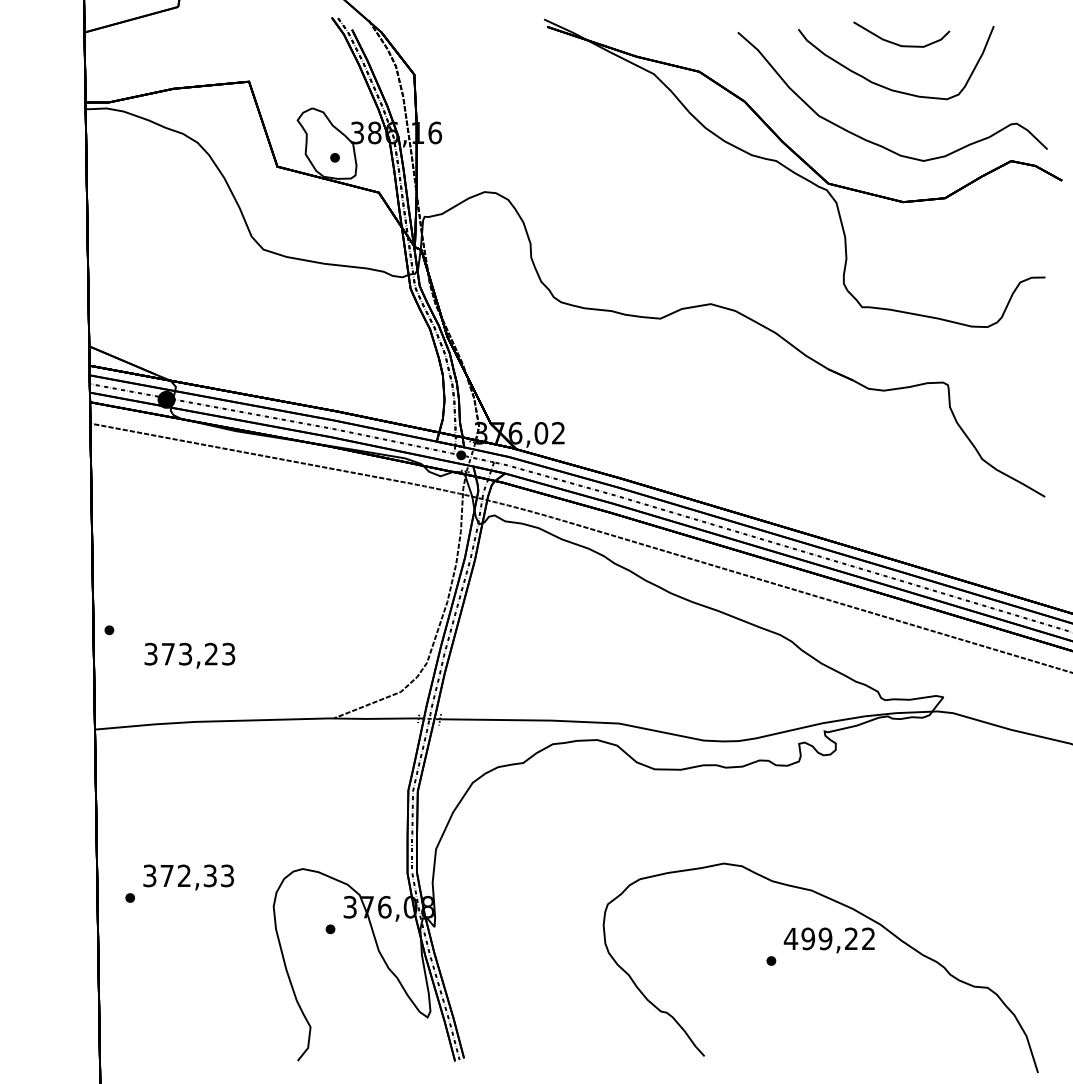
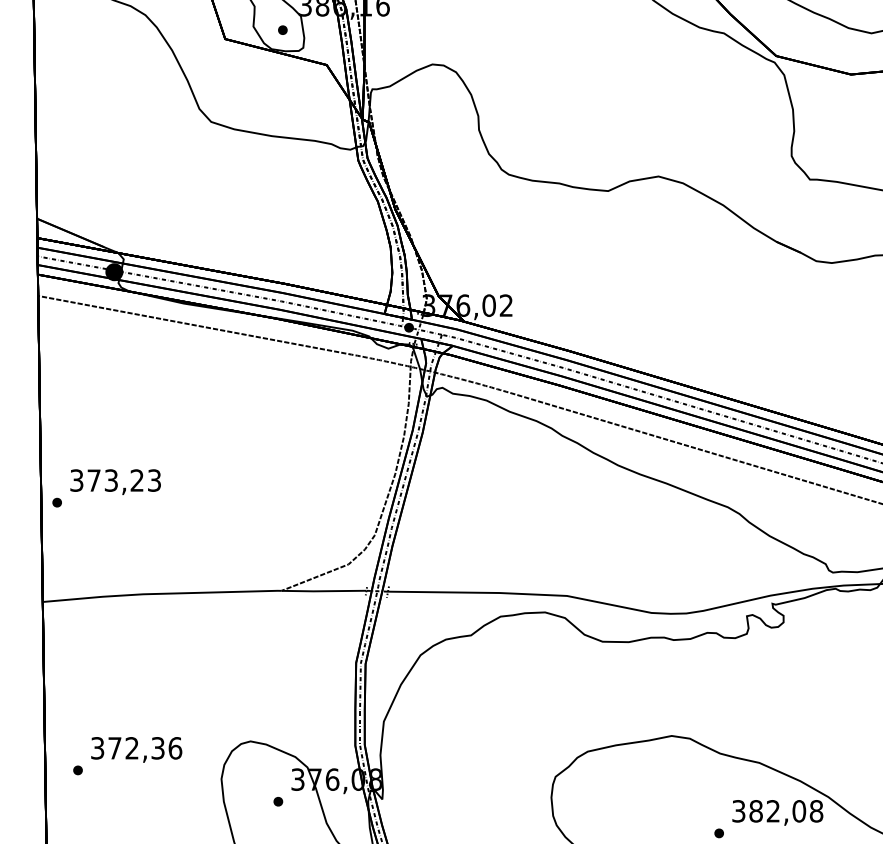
text: (189, 655) -> (115, 481), moved
text: (227, 875) -> (175, 747), 372,33 -> 372,36
text: (829, 938) -> (777, 810), 499,22 -> 382,08

